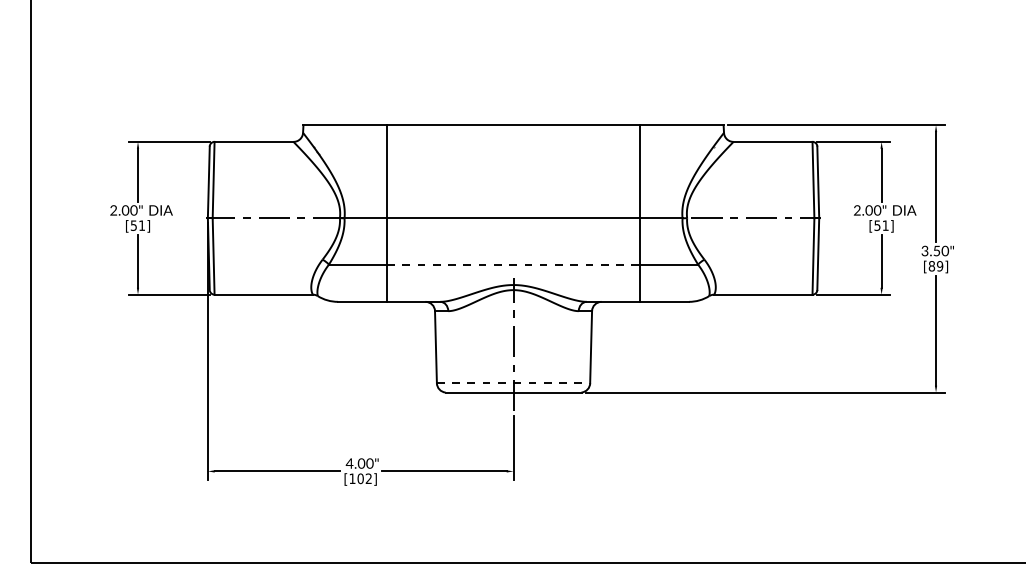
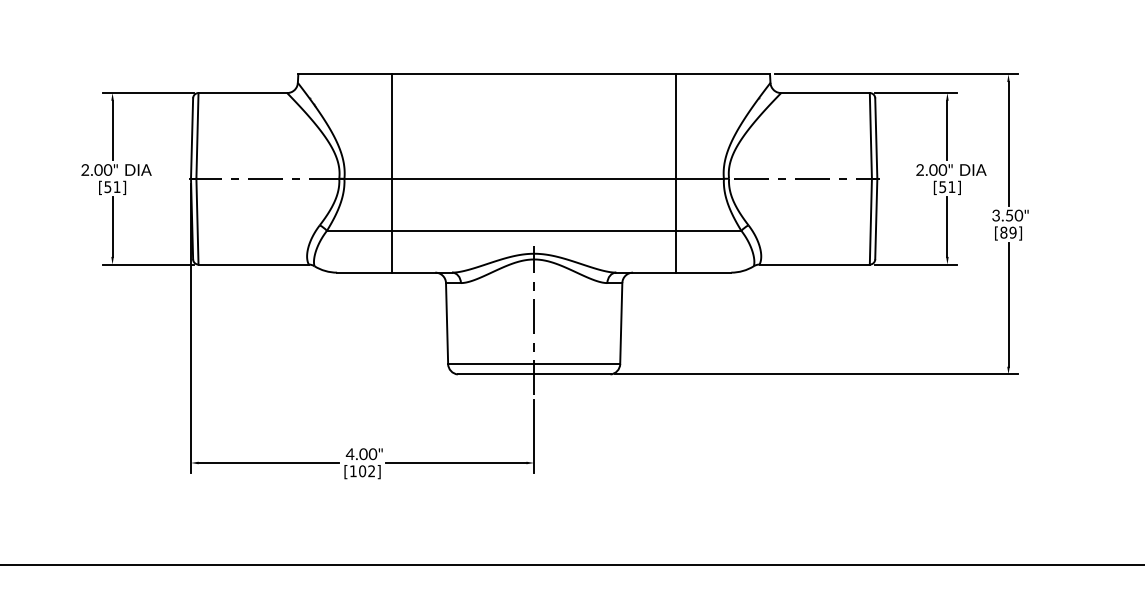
line: (513, 264) -> (534, 230), dashed -> solid
line: (513, 383) -> (534, 364), dashed -> solid

